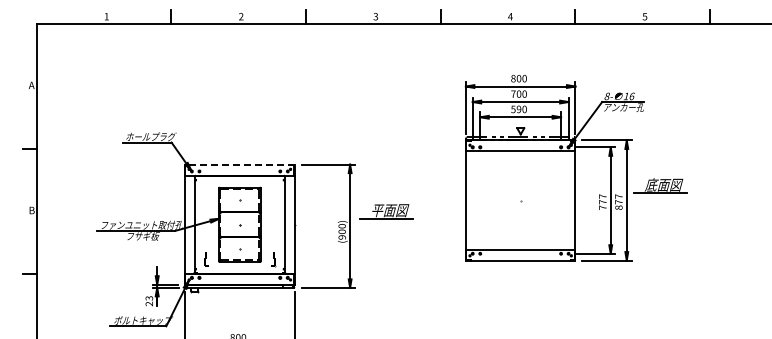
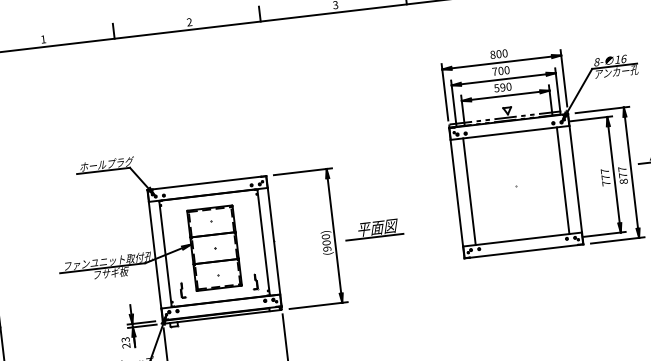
line: (239, 164) -> (206, 182), dashed -> solid
line: (477, 200) -> (469, 191), added
line: (563, 200) -> (562, 180), added
part: (386, 211) -> (373, 229), moved

